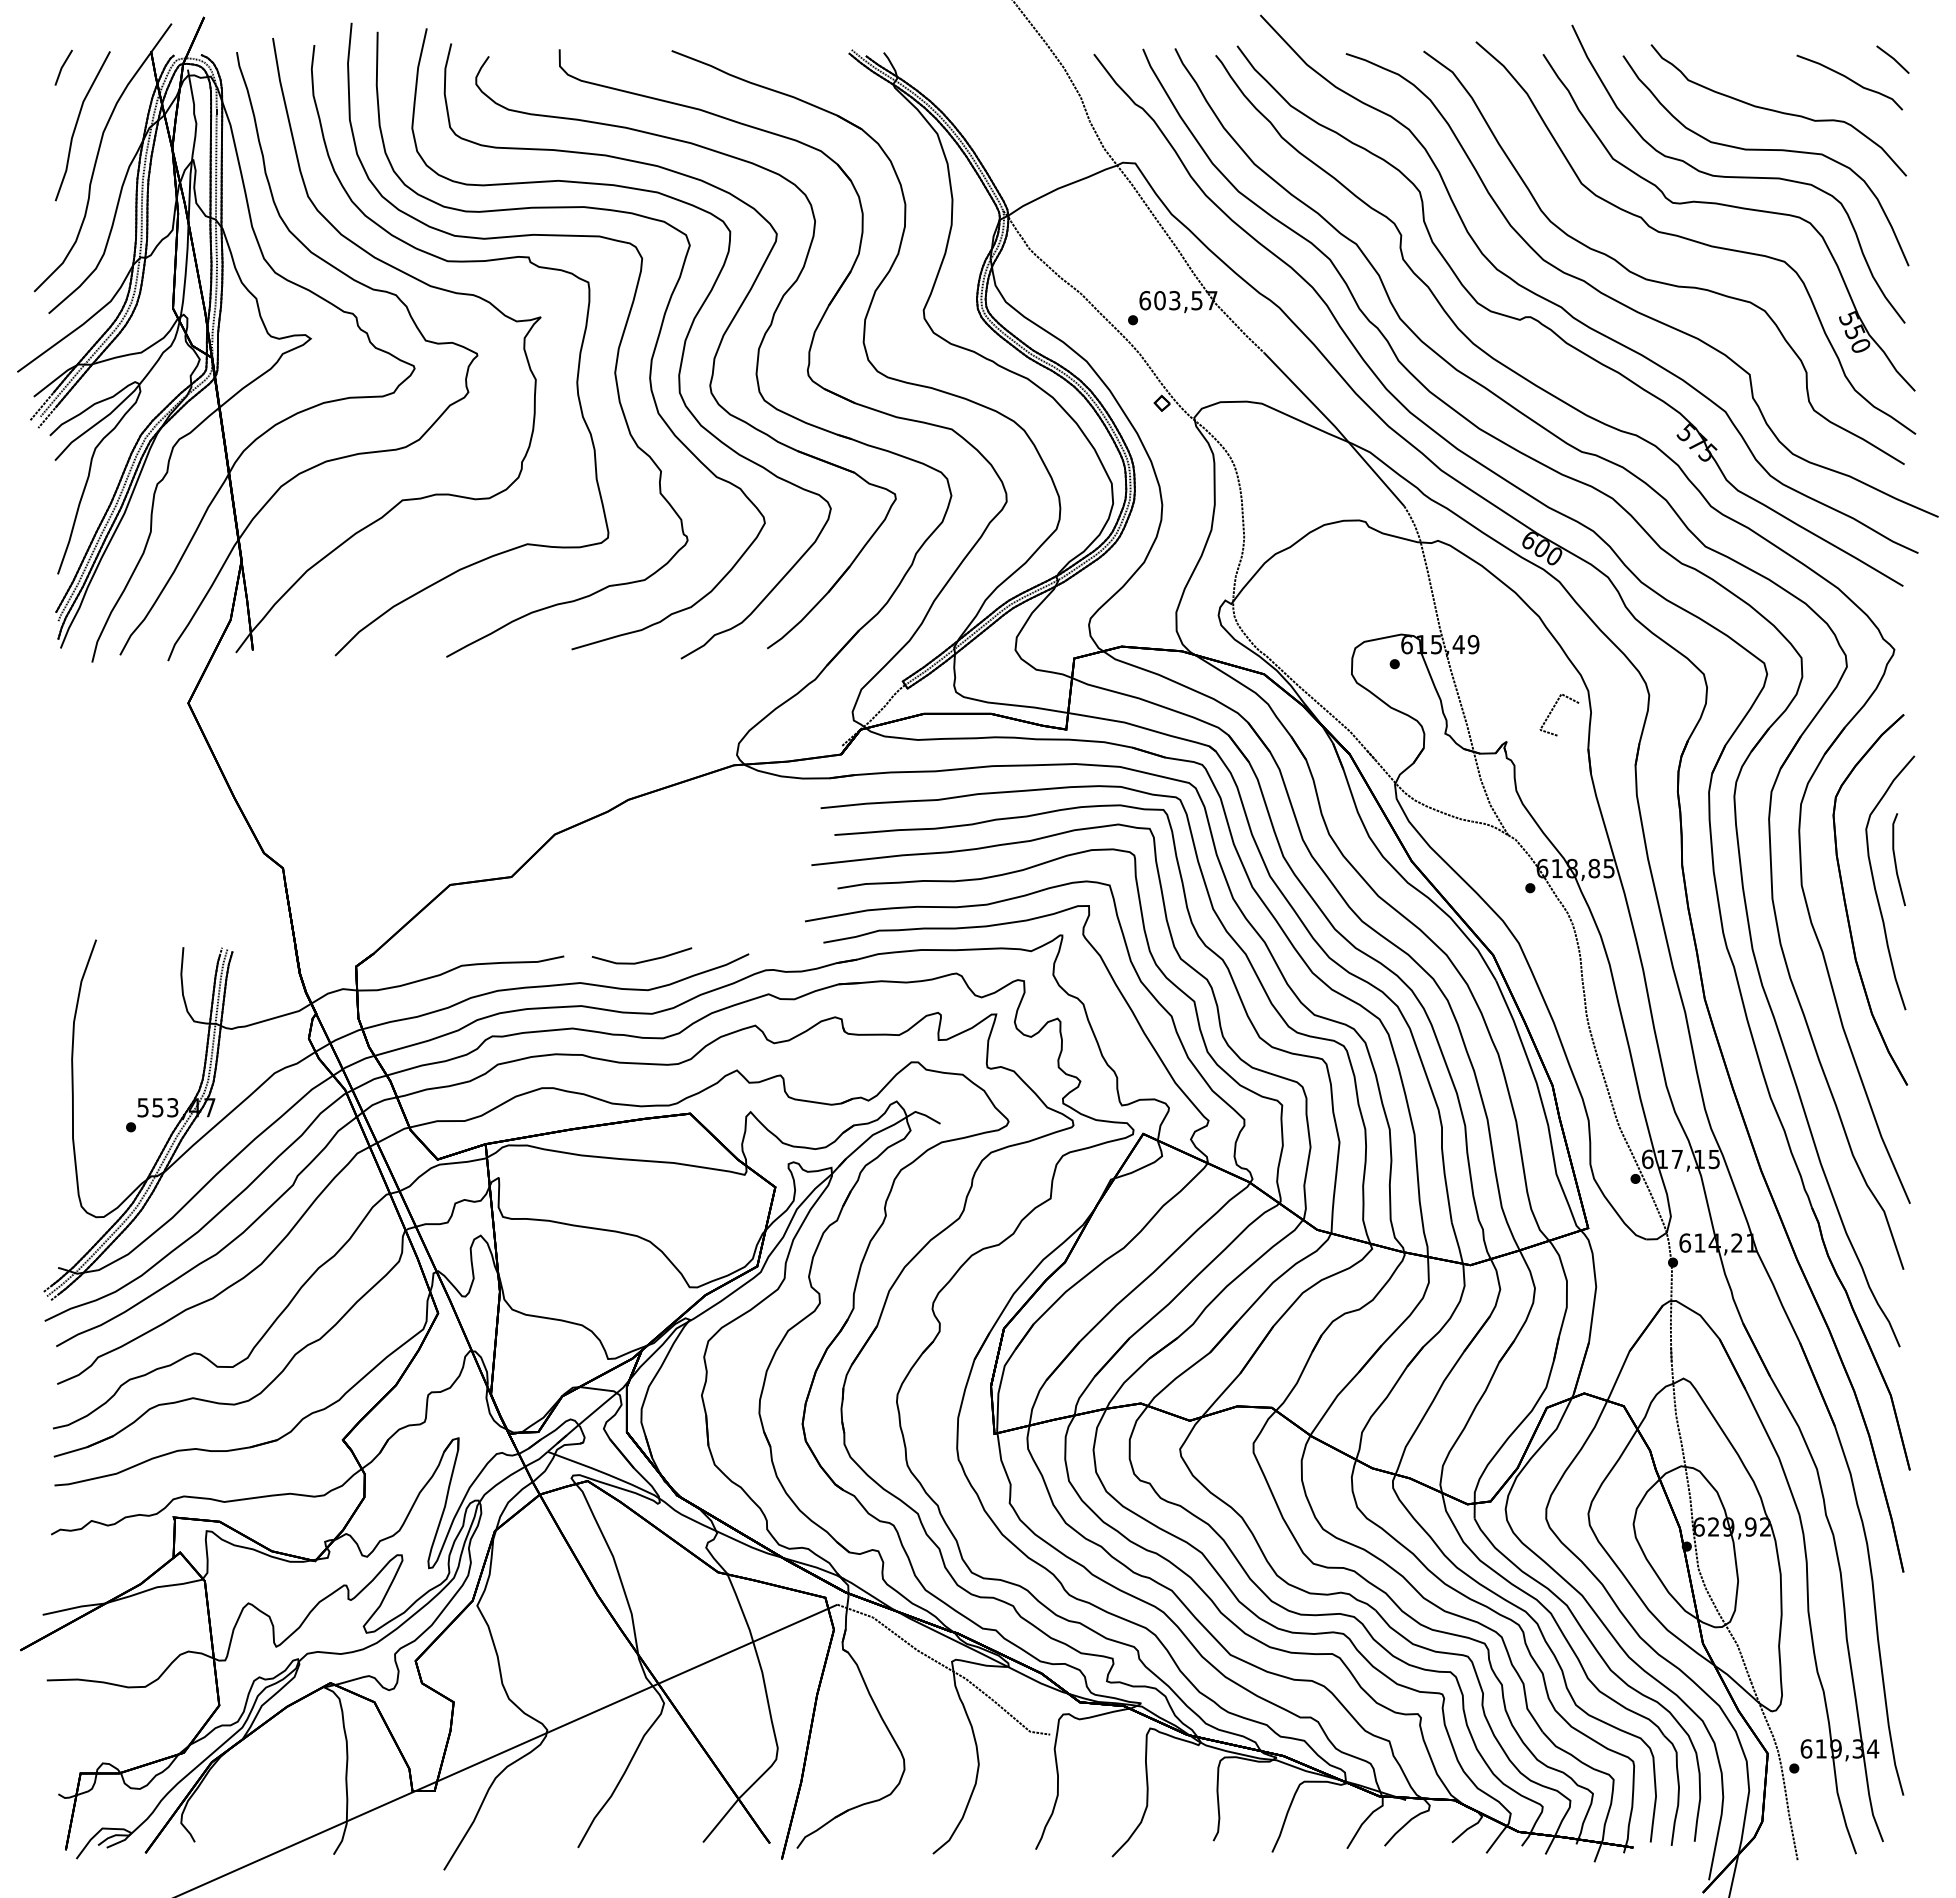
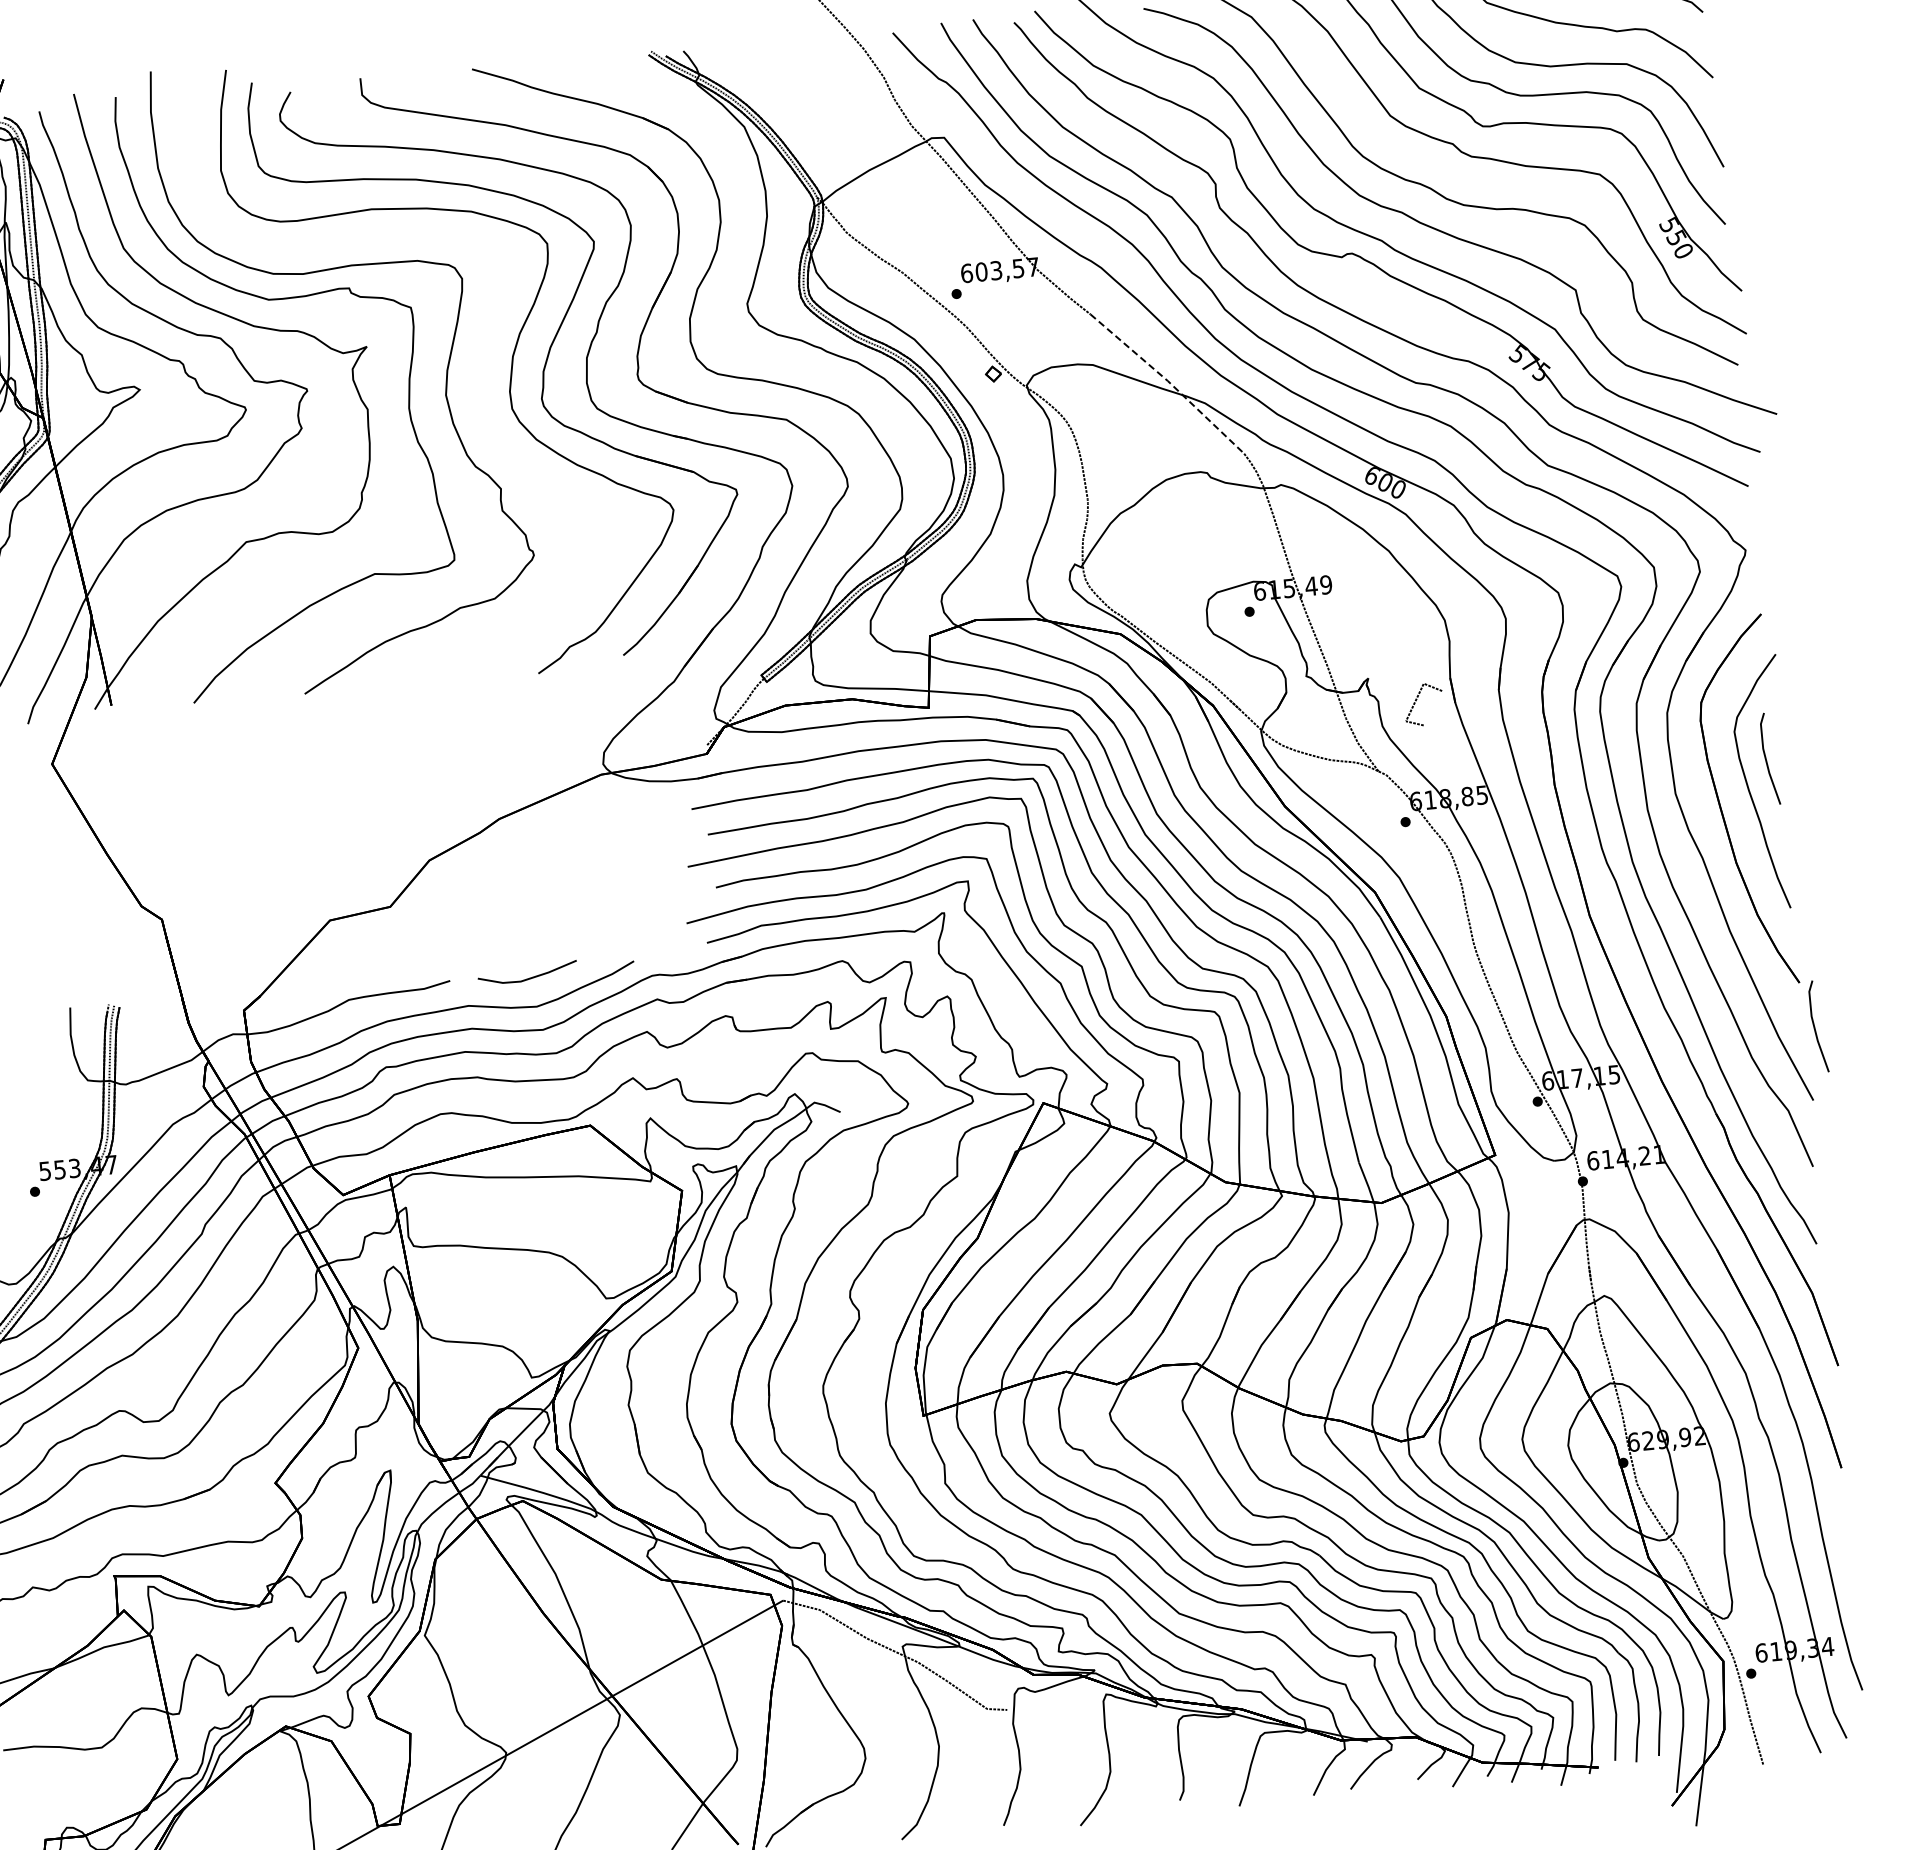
curve: (650, 359) -> (479, 378), removed
line: (1336, 428) -> (1169, 382), solid -> dashed
line: (1551, 713) -> (1415, 703), moved
line: (1919, 1132) -> (1816, 1028), added

